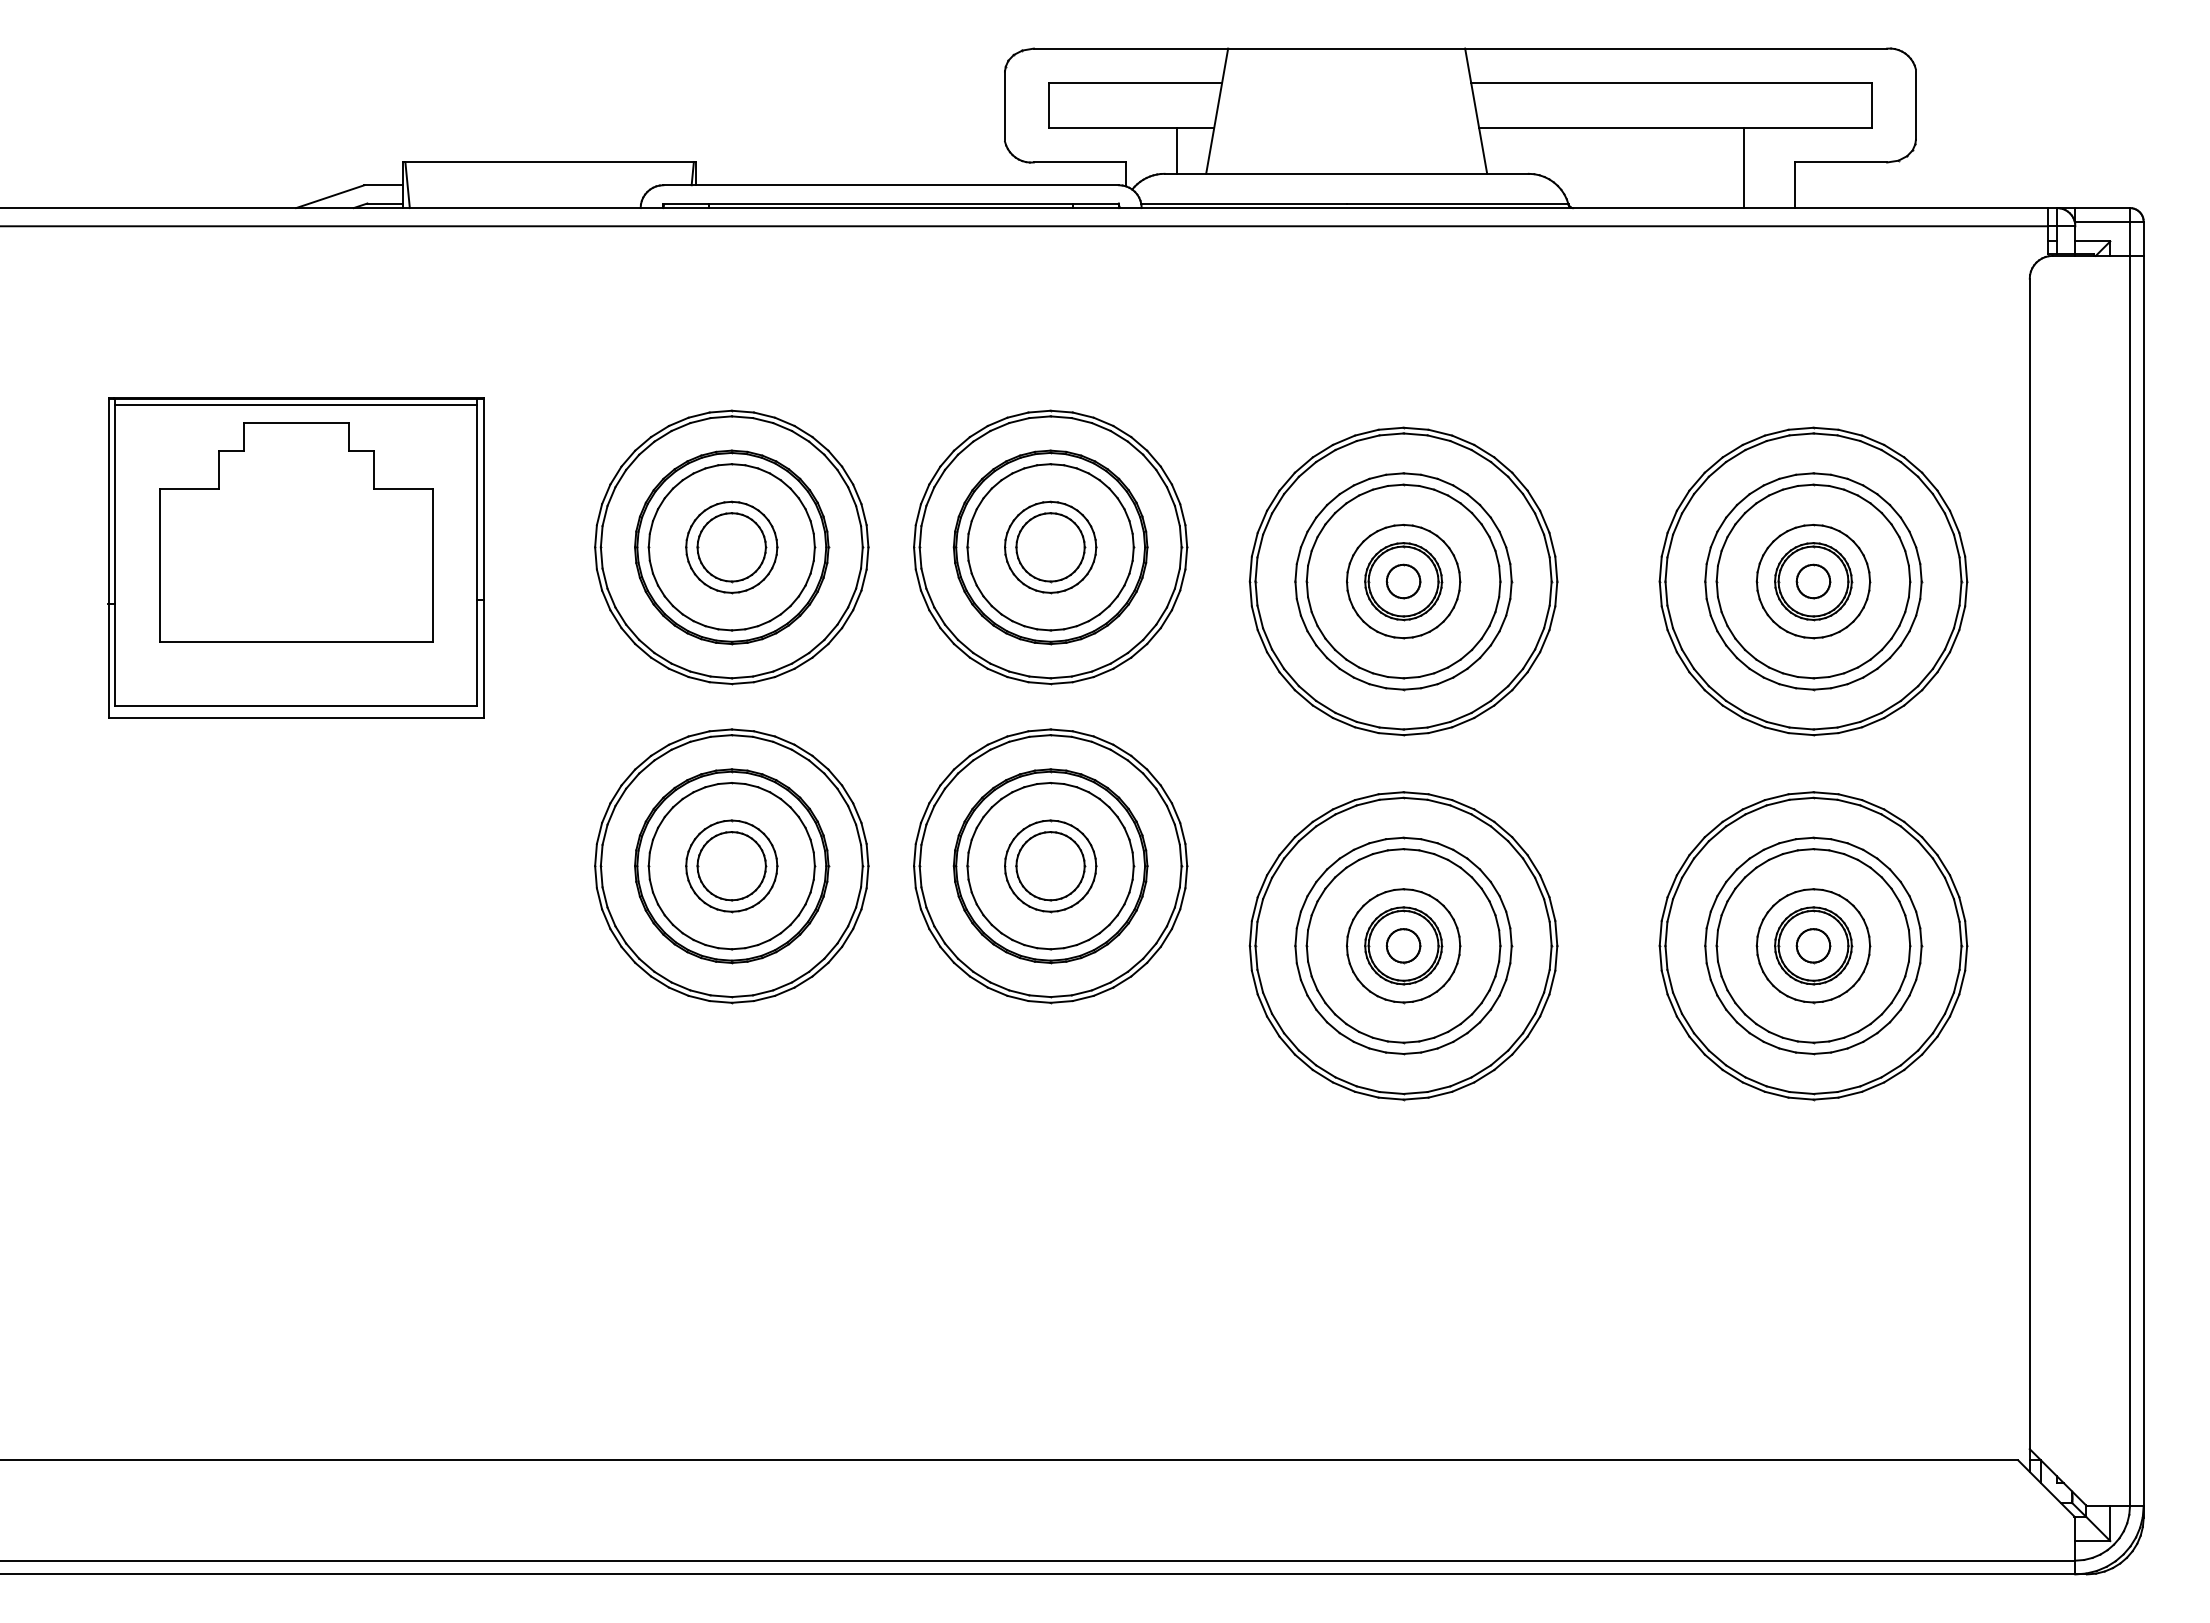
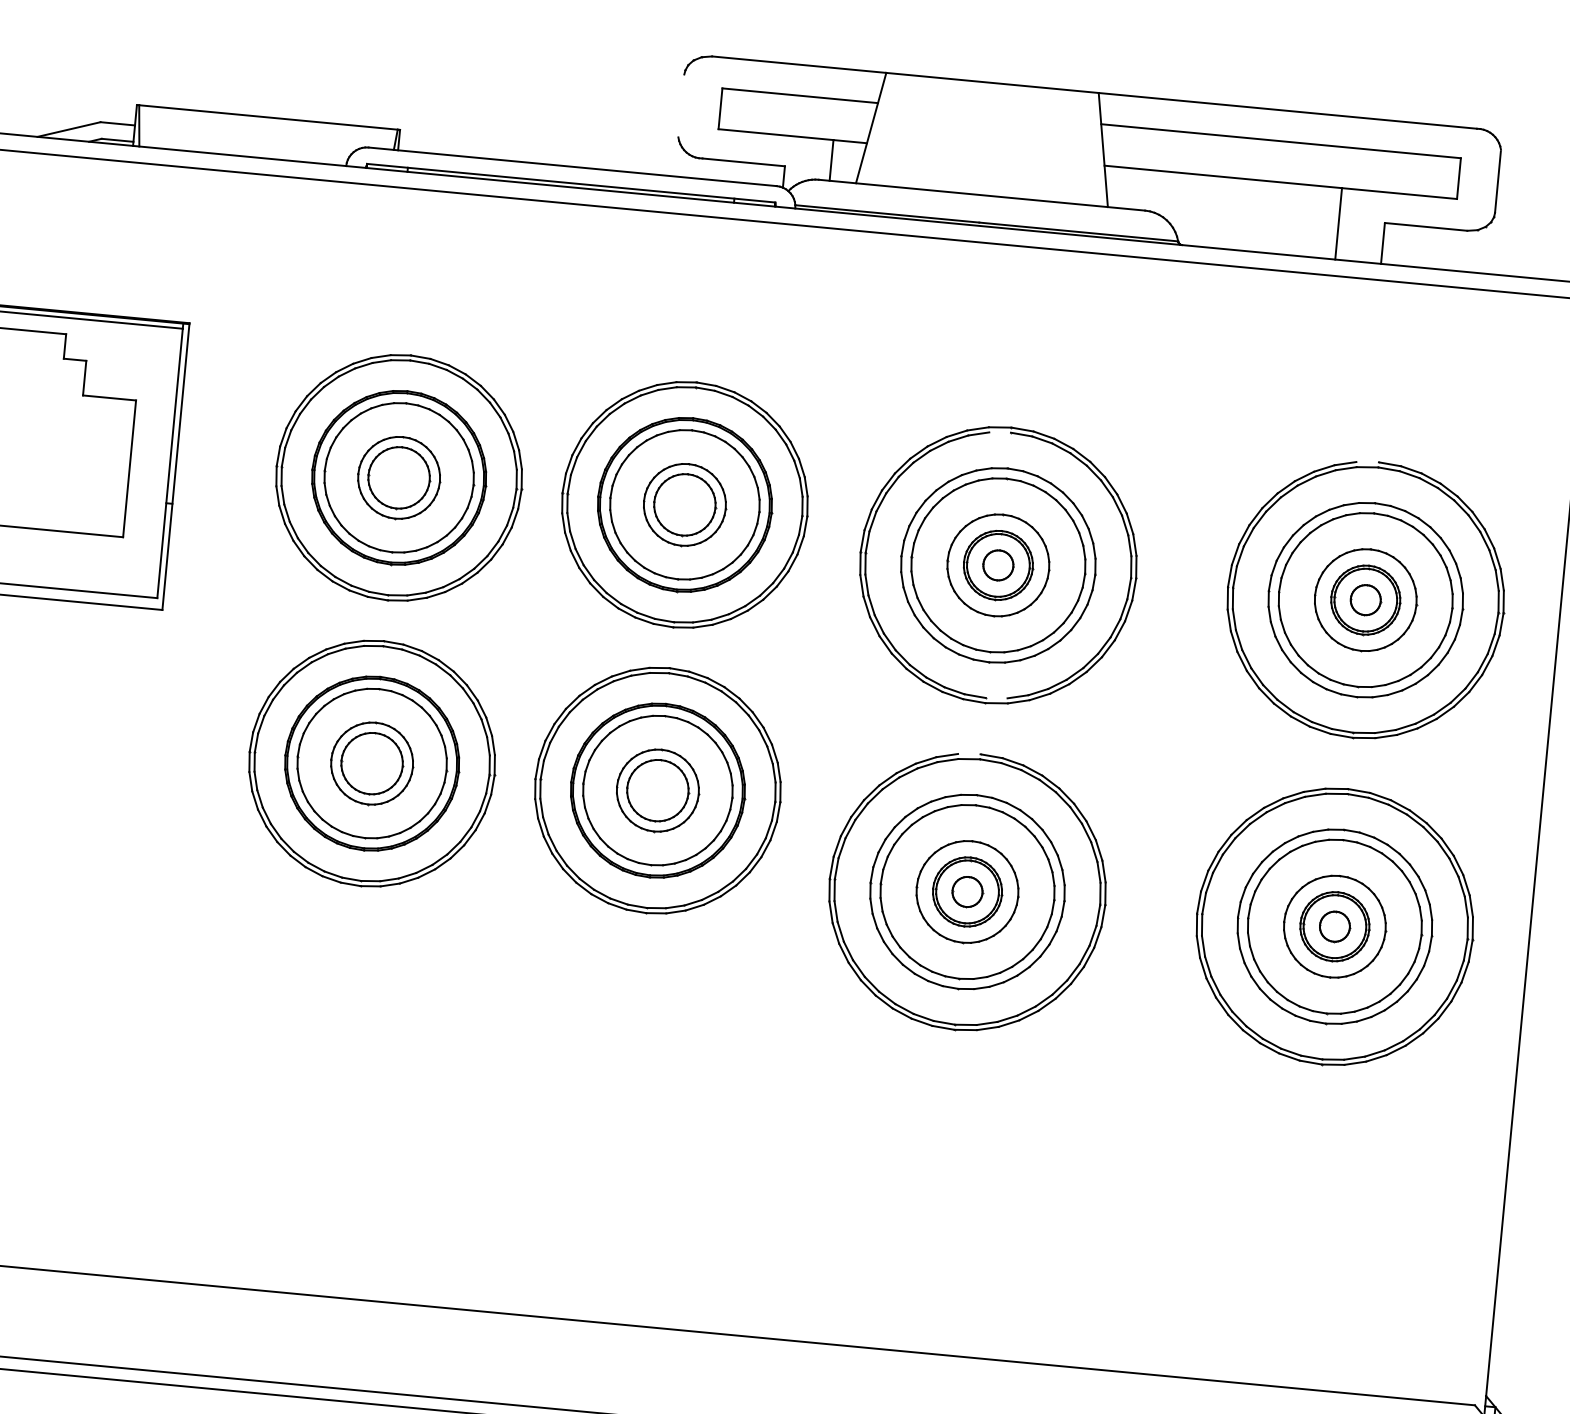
line: (1004, 105) -> (681, 104), removed
line: (1800, 428) -> (1367, 461), removed
line: (1391, 434) -> (1000, 432), removed
line: (1415, 728) -> (996, 698), removed
line: (1390, 793) -> (968, 754), removed

